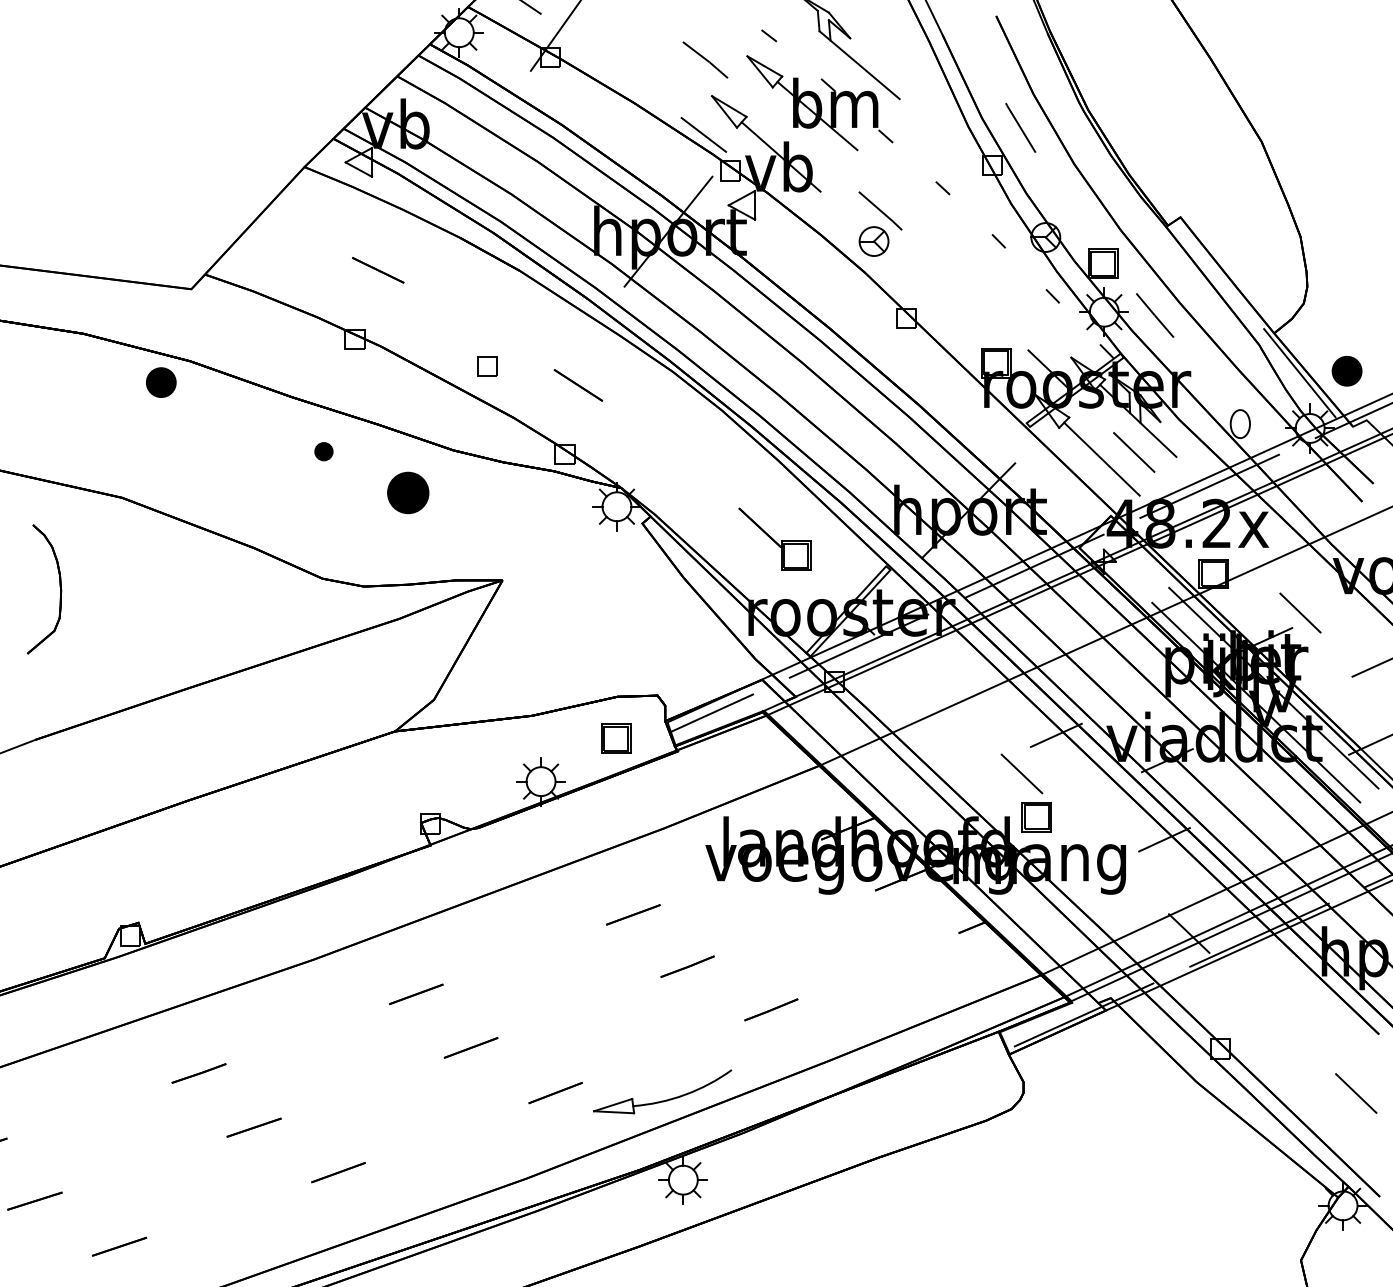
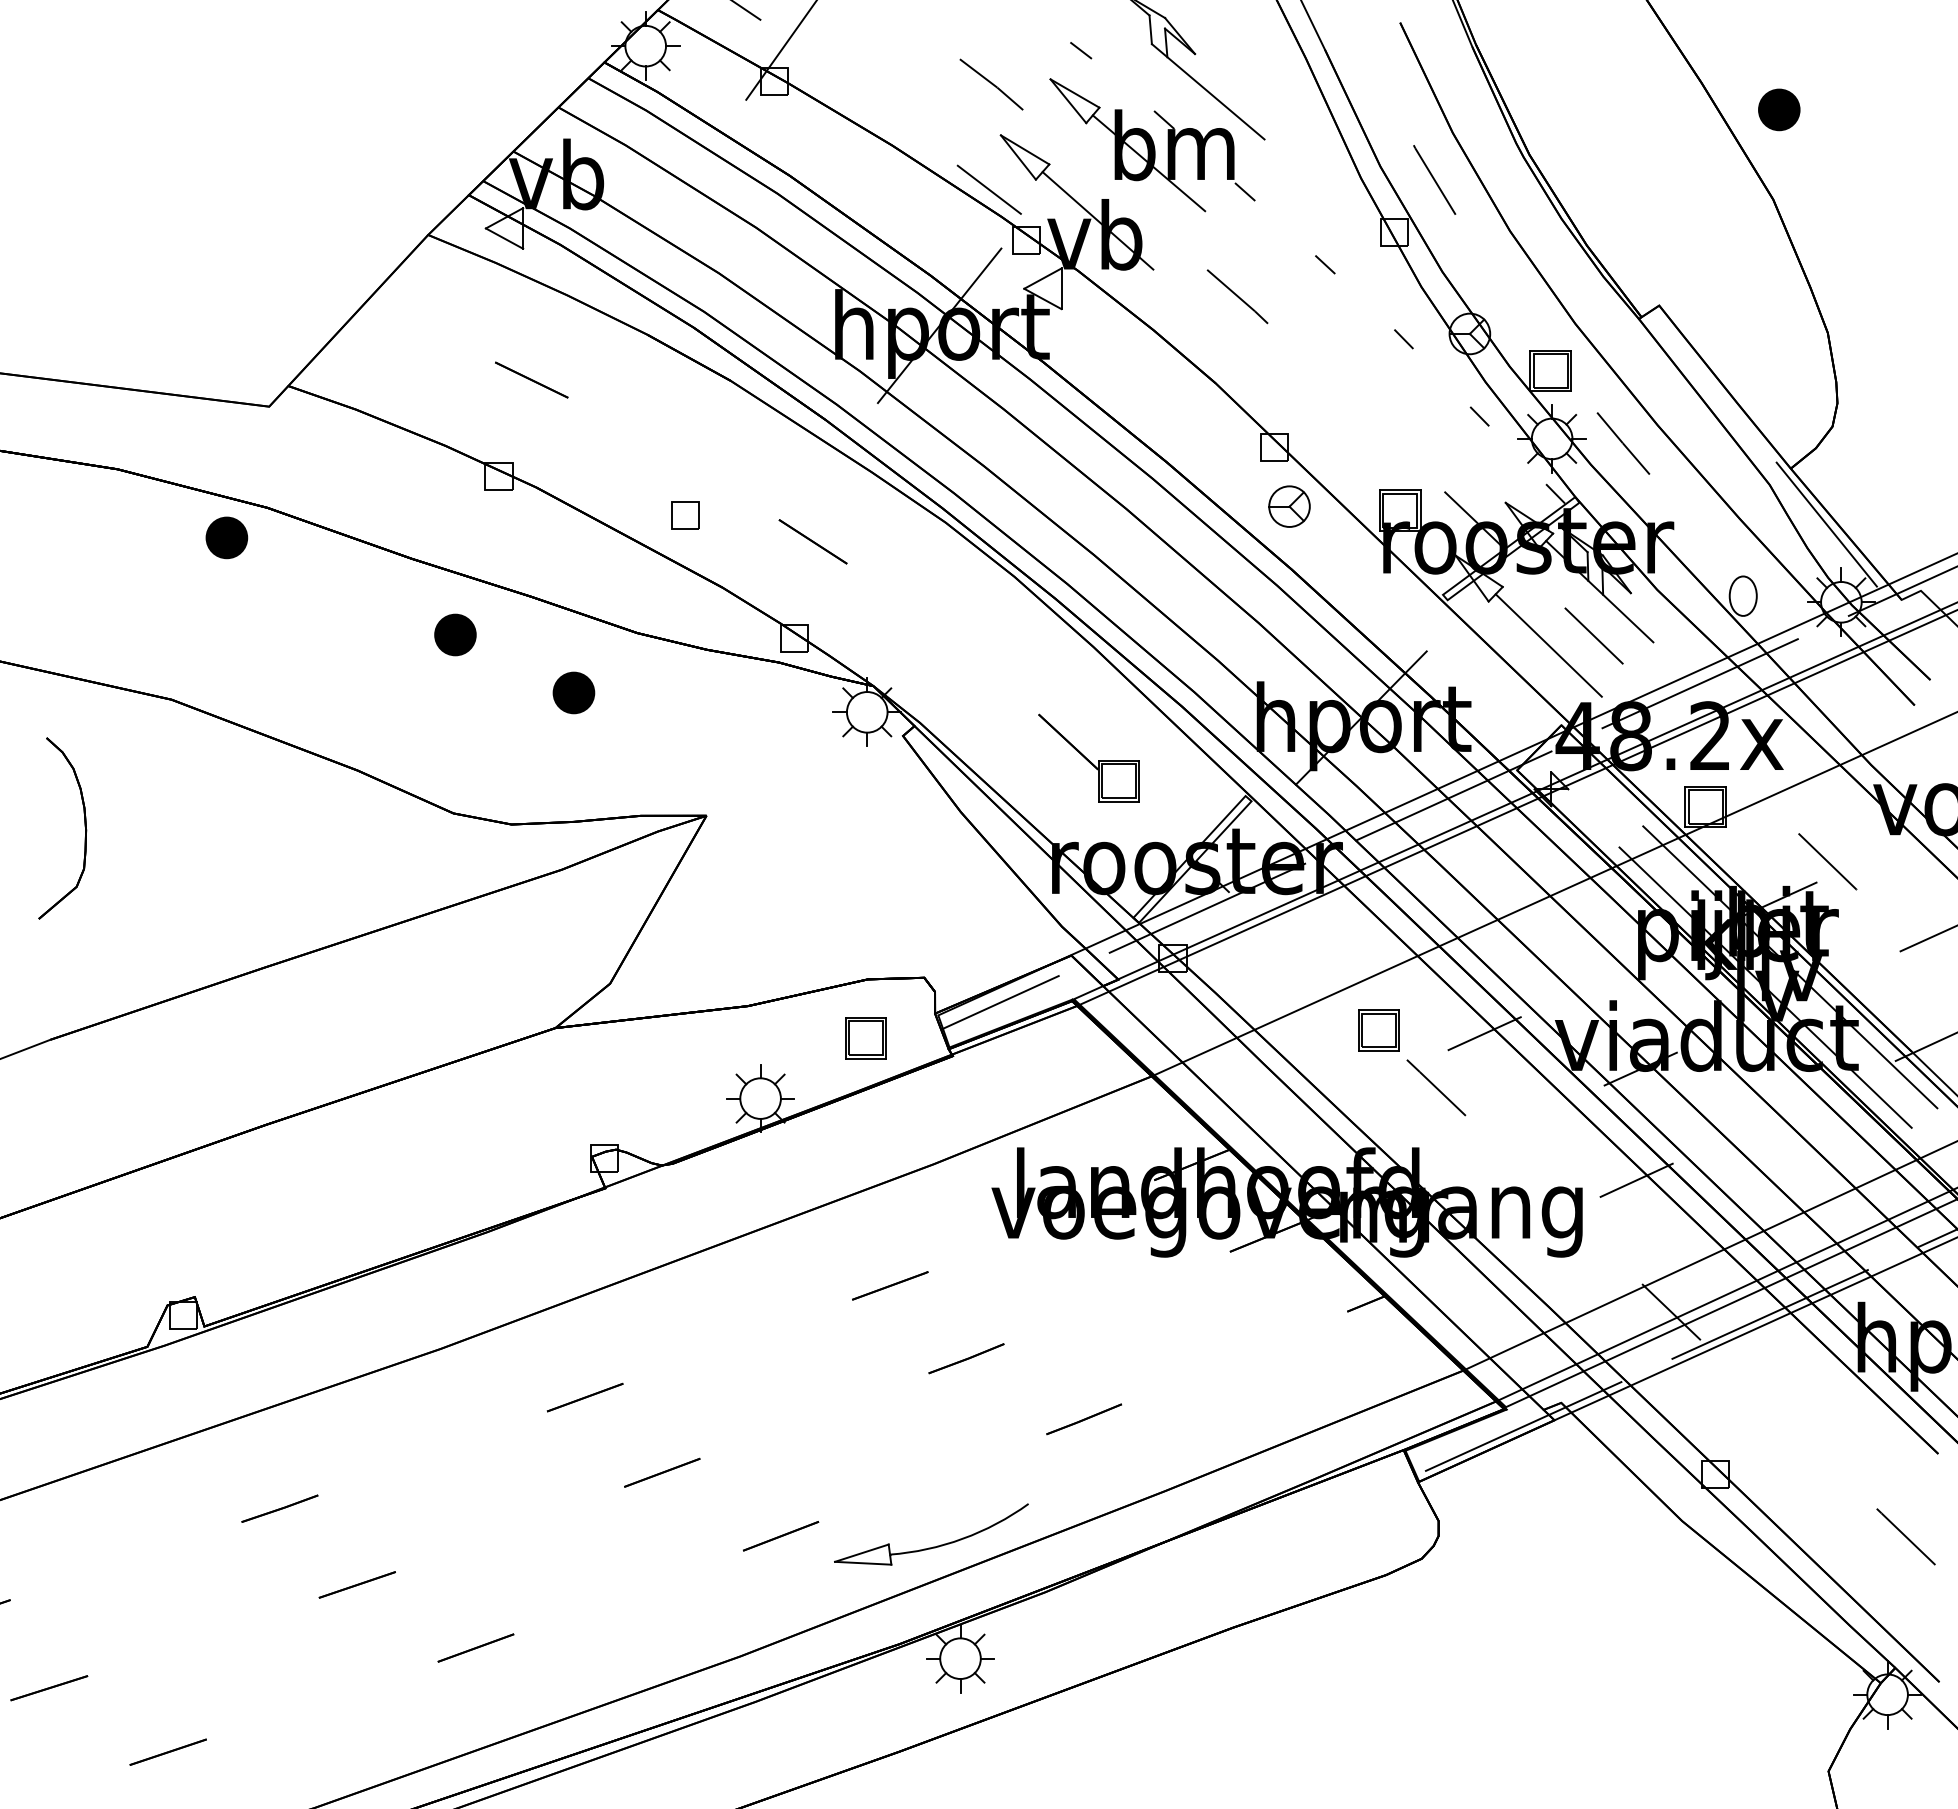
part: (874, 241) -> (1289, 506), moved
part: (1347, 370) -> (1779, 109), moved
part: (323, 451) -> (455, 634), size x1.67
part: (407, 492) -> (573, 692), size x0.71
part: (1036, 817) -> (1378, 1030), moved

